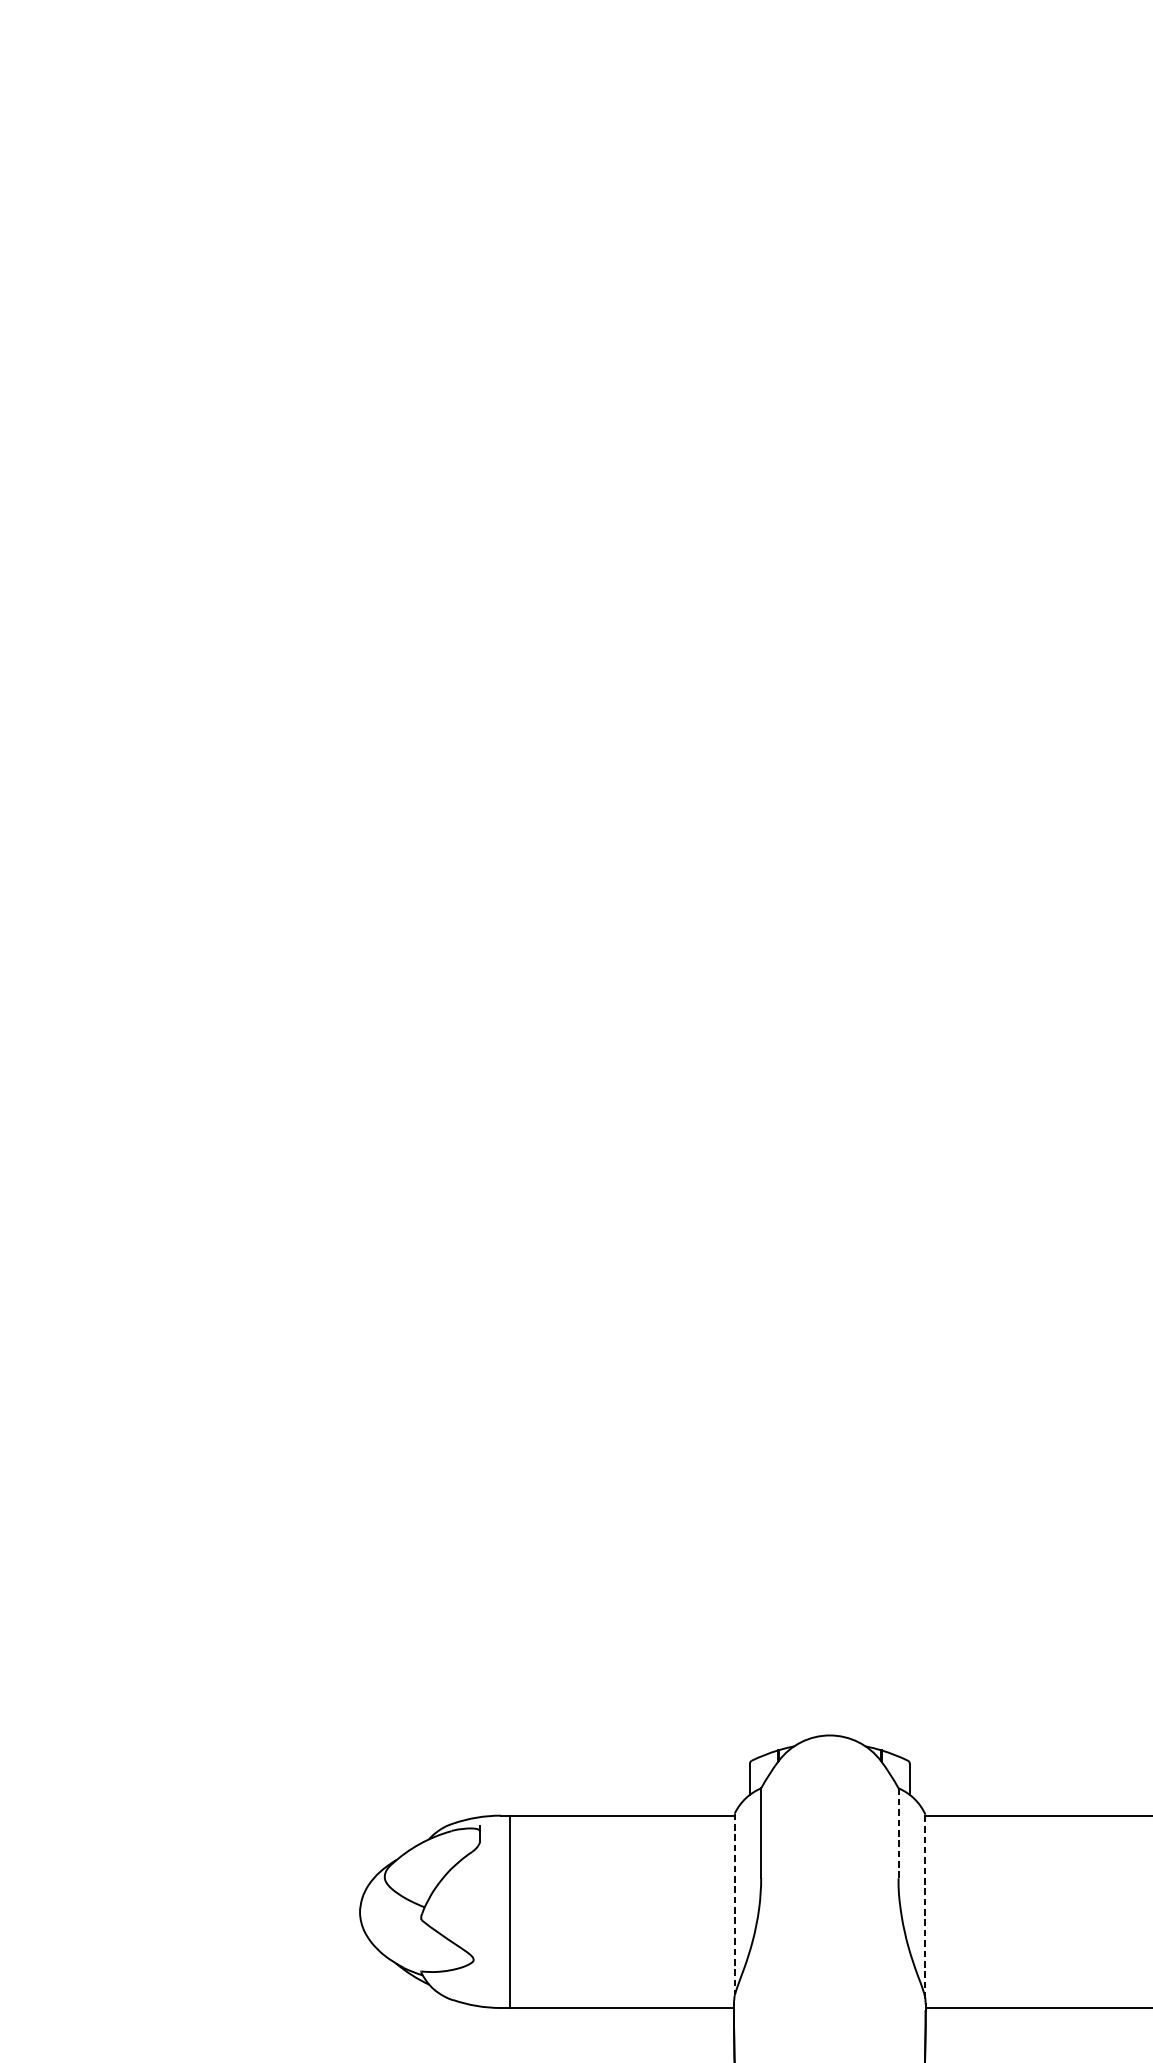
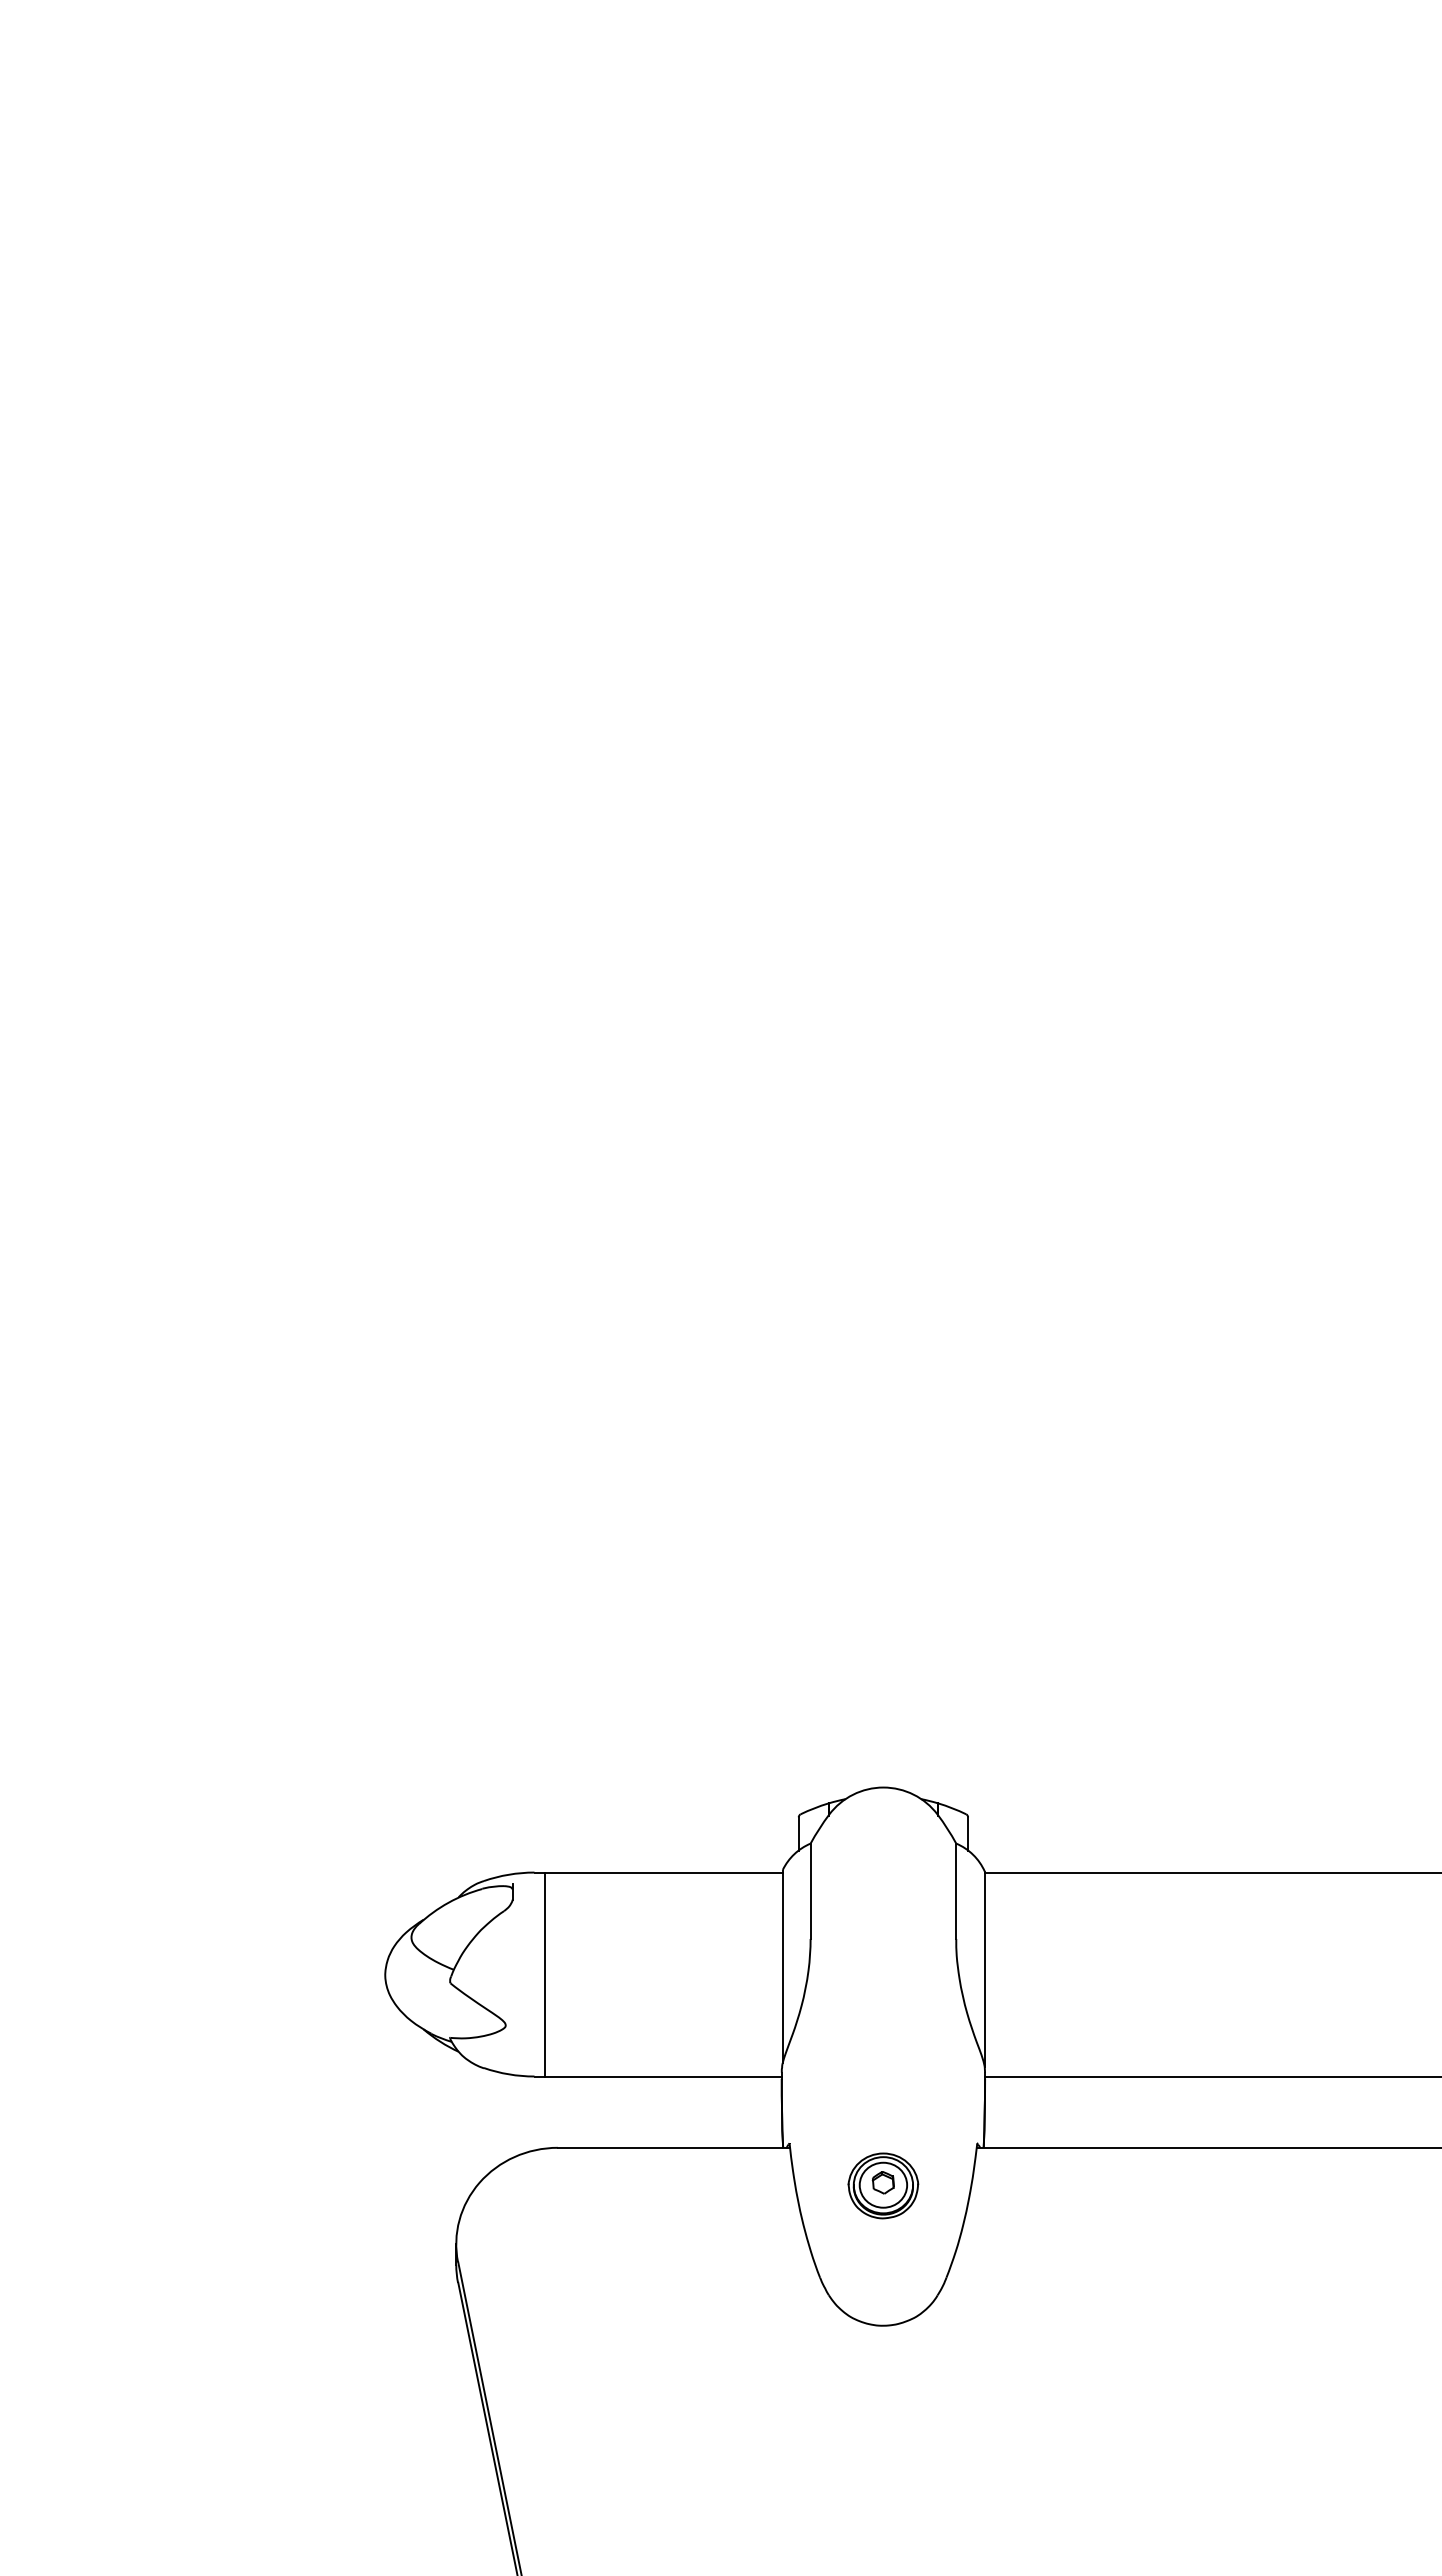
line: (898, 1833) -> (956, 1891), dashed -> solid
line: (734, 1905) -> (782, 1967), dashed -> solid
line: (925, 1907) -> (984, 1969), dashed -> solid

